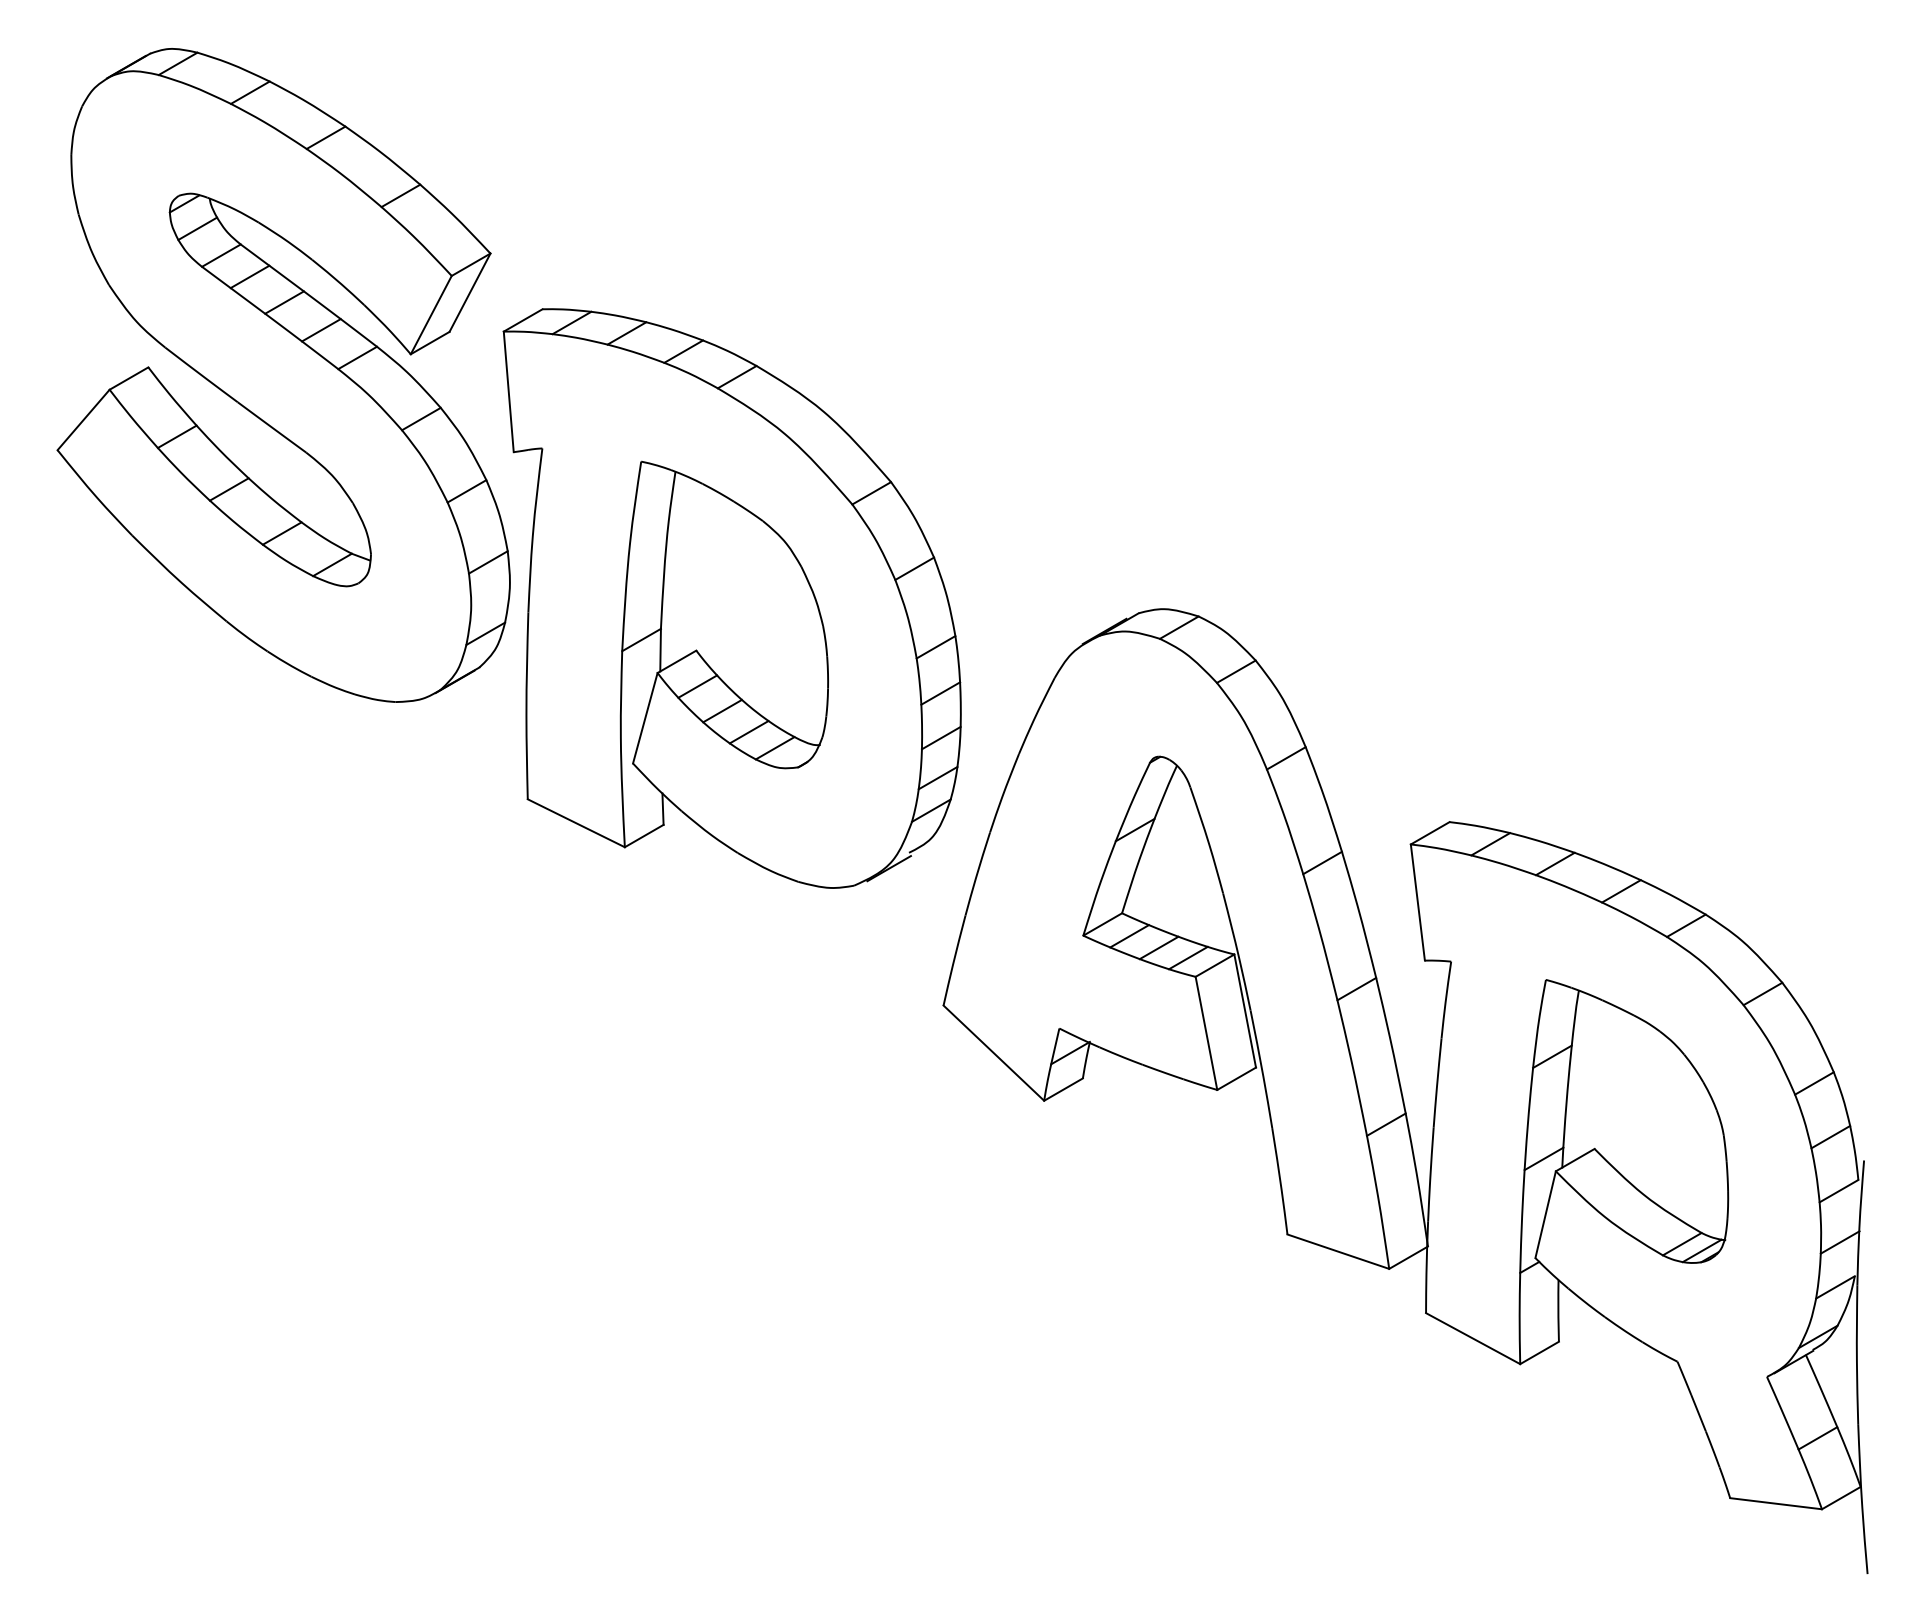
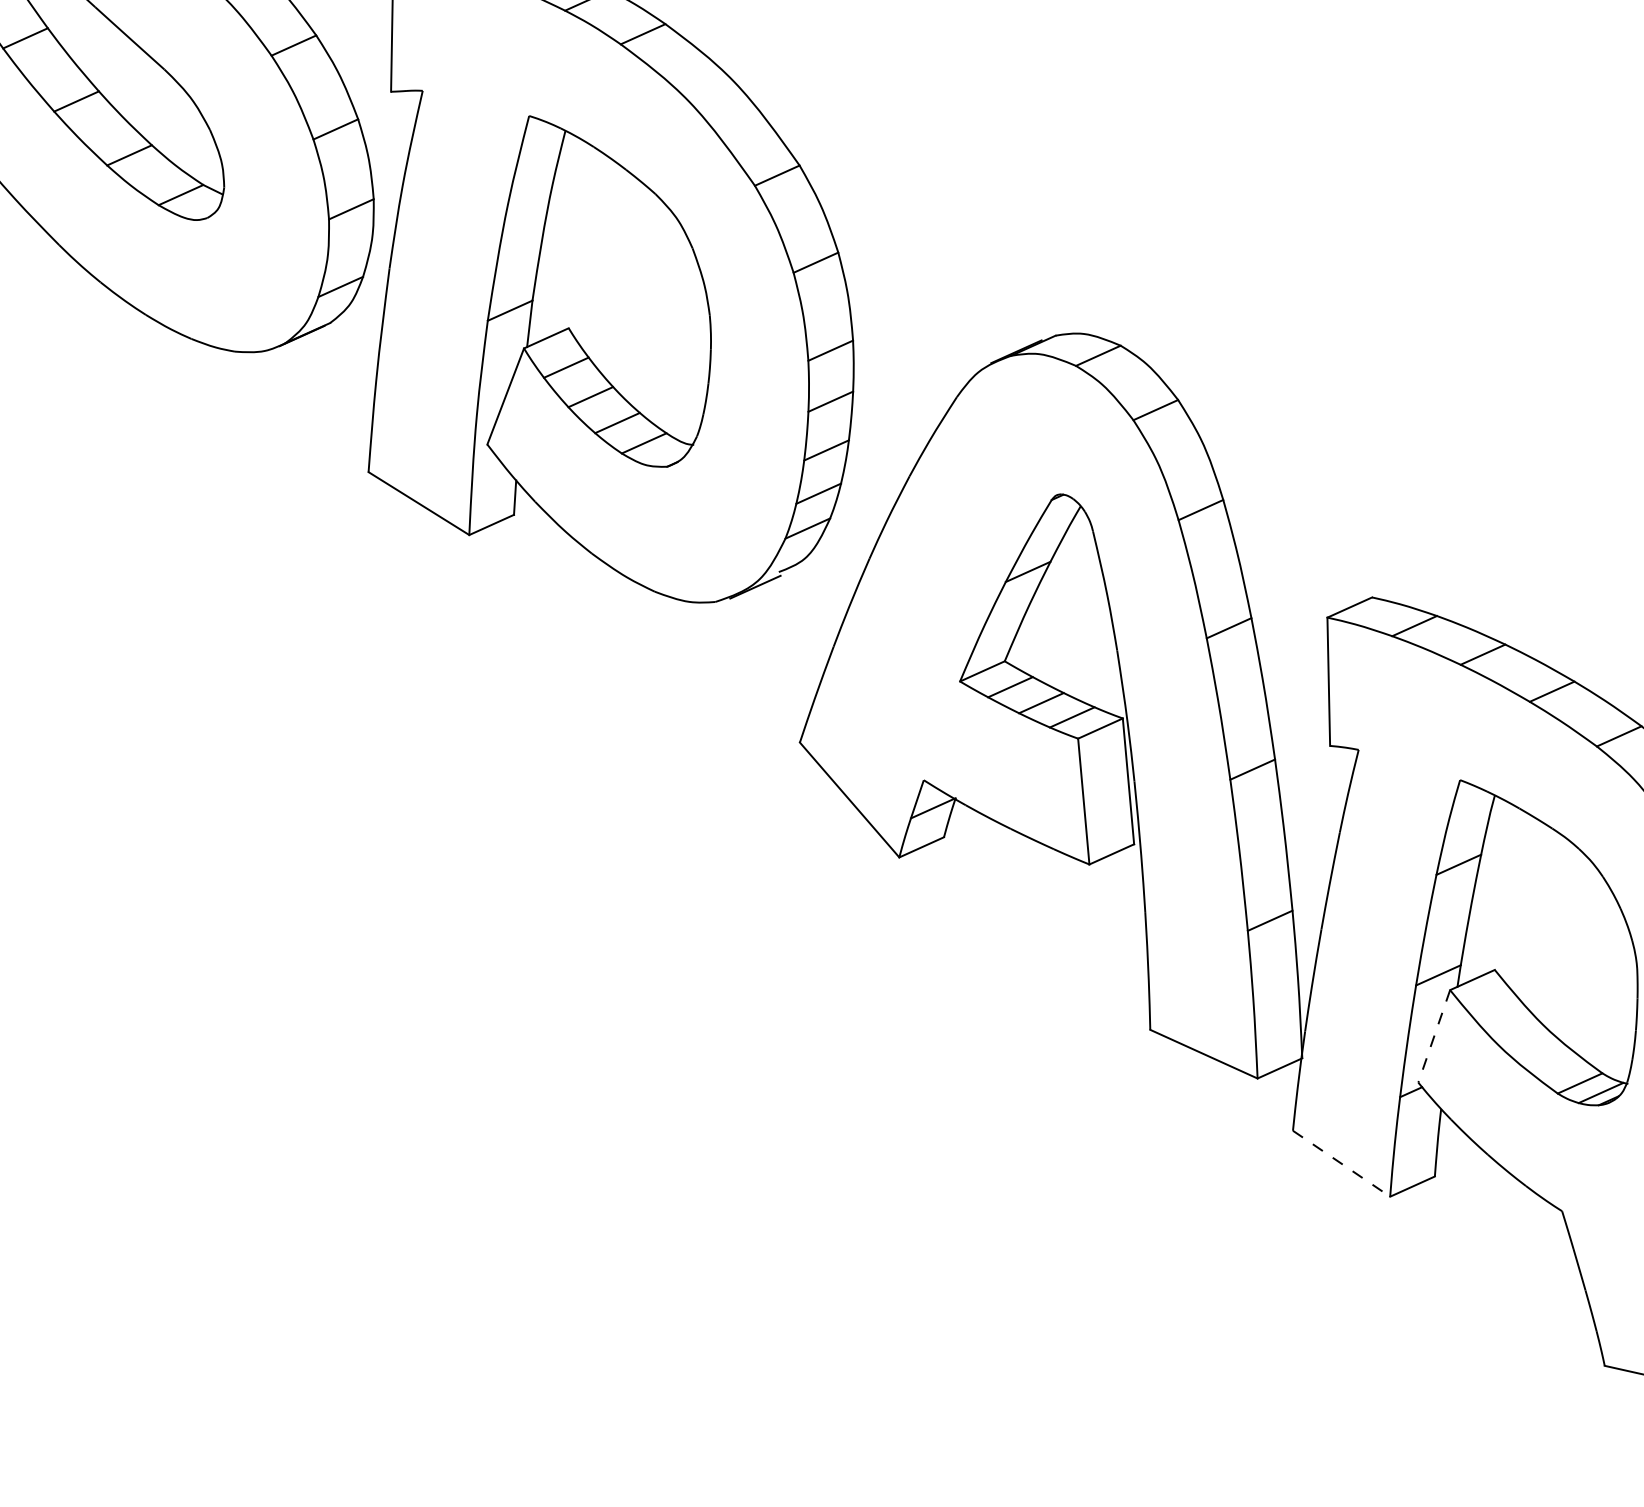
line: (1545, 1214) -> (1434, 1036), solid -> dashed
line: (1473, 1338) -> (1341, 1163), solid -> dashed

